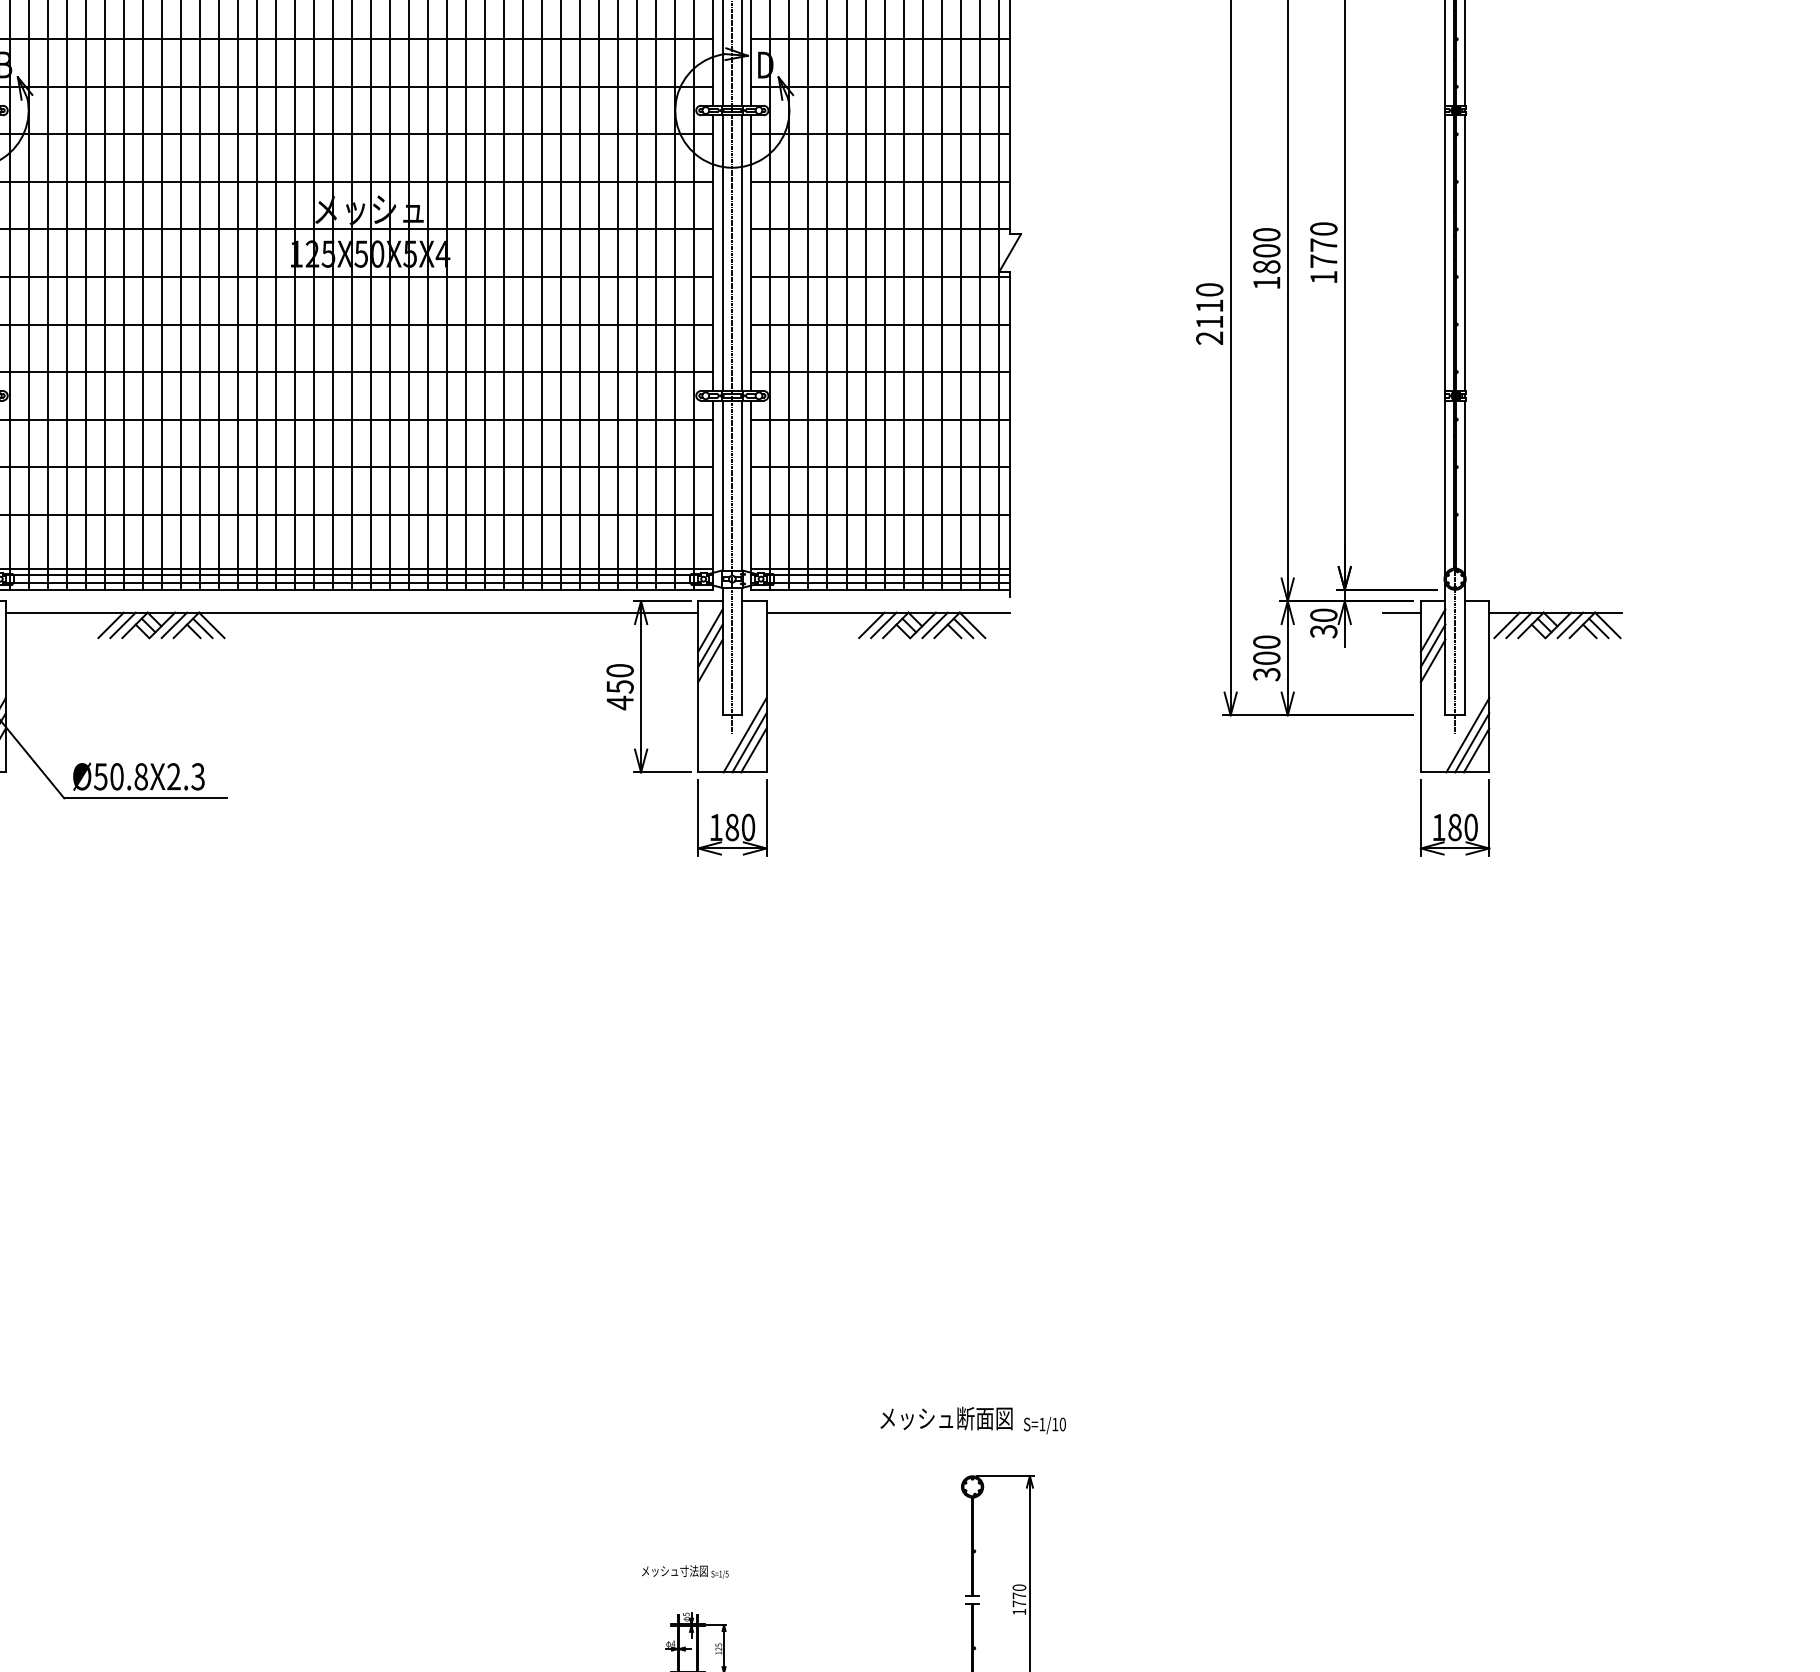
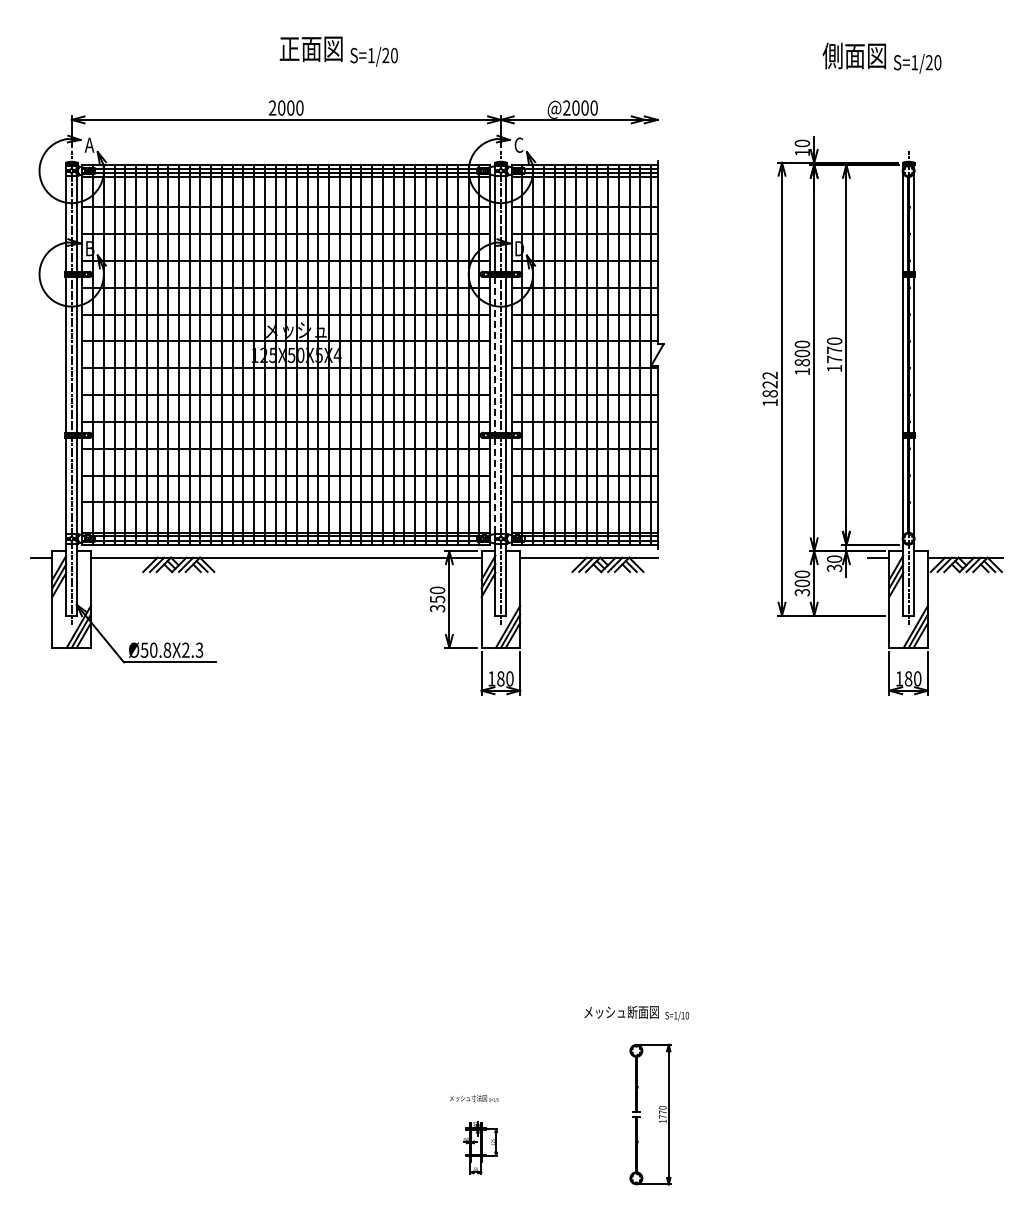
line: (722, 252) -> (495, 354), solid -> dashed
text: (1208, 312) -> (769, 388), 2110 -> 1822
line: (722, 486) -> (495, 486), solid -> dashed
text: (620, 702) -> (437, 608), 450 -> 350

